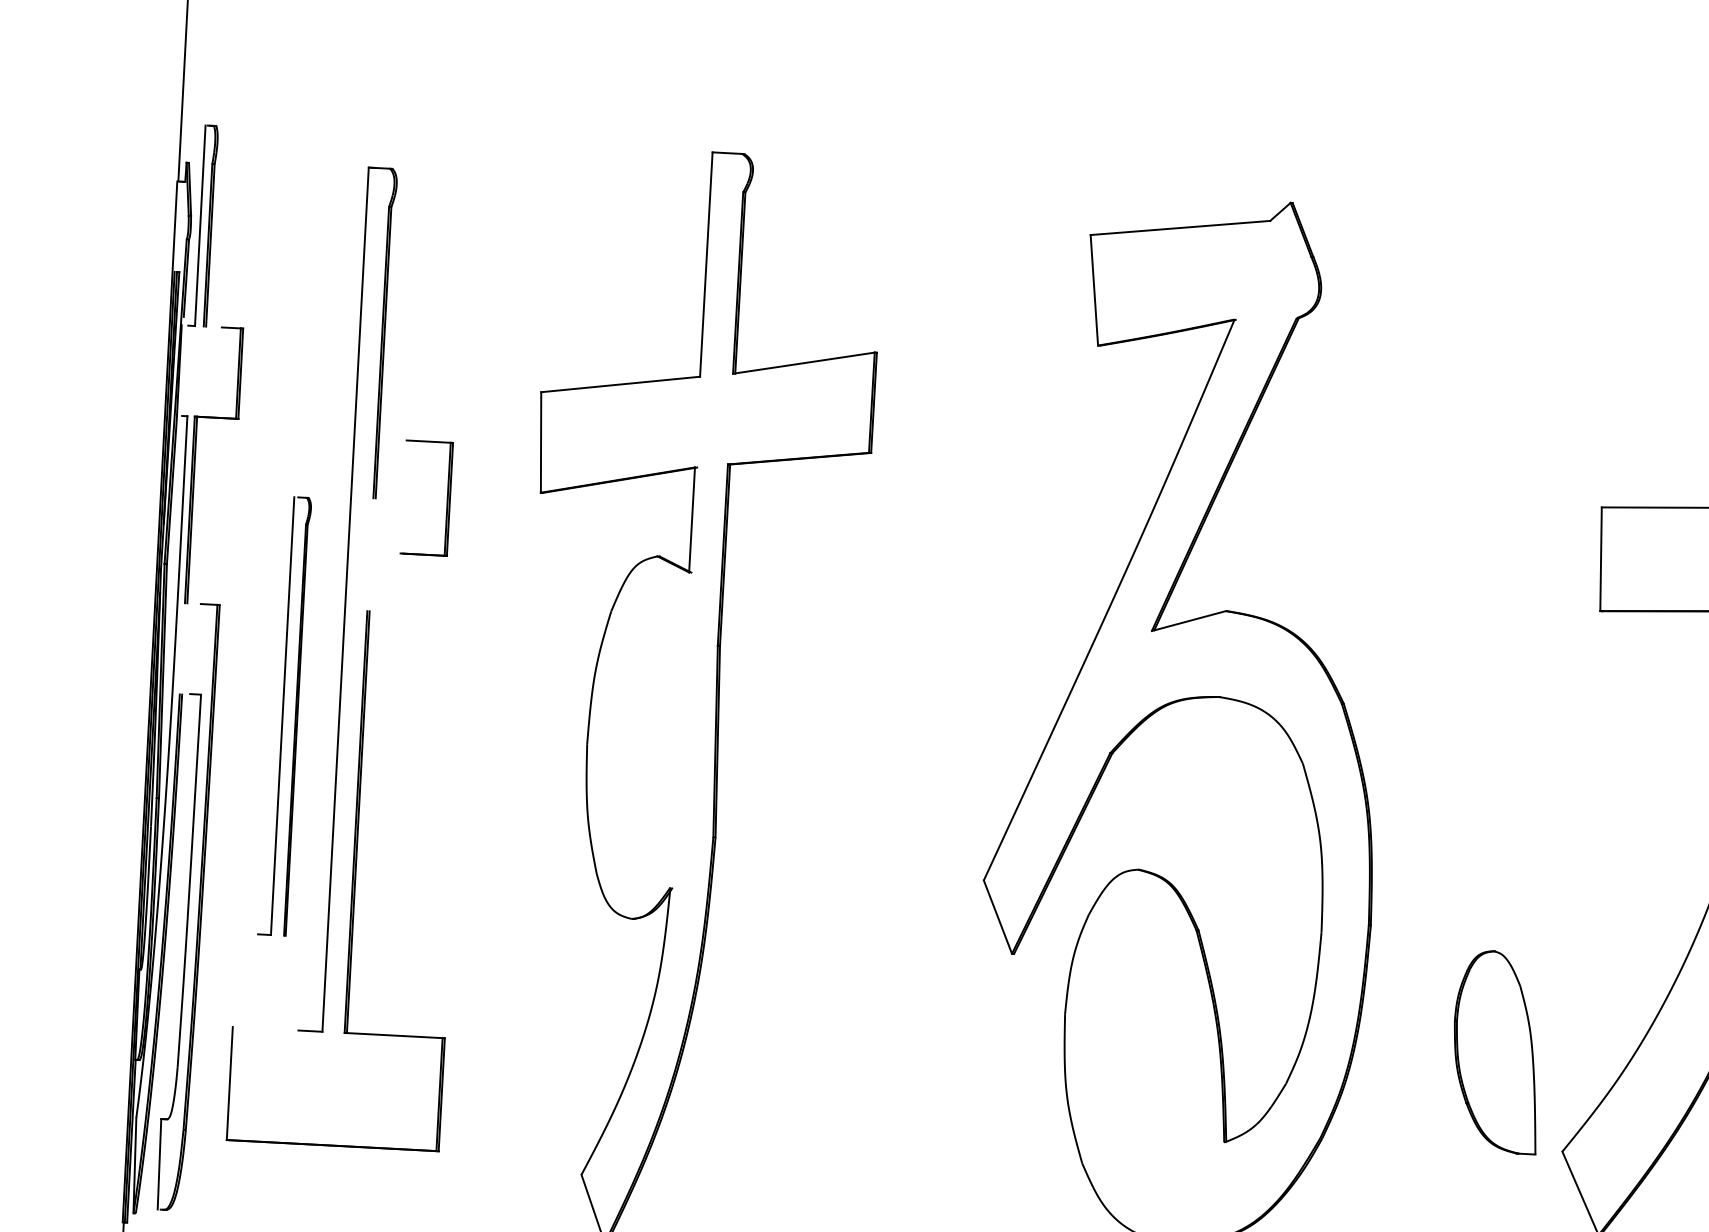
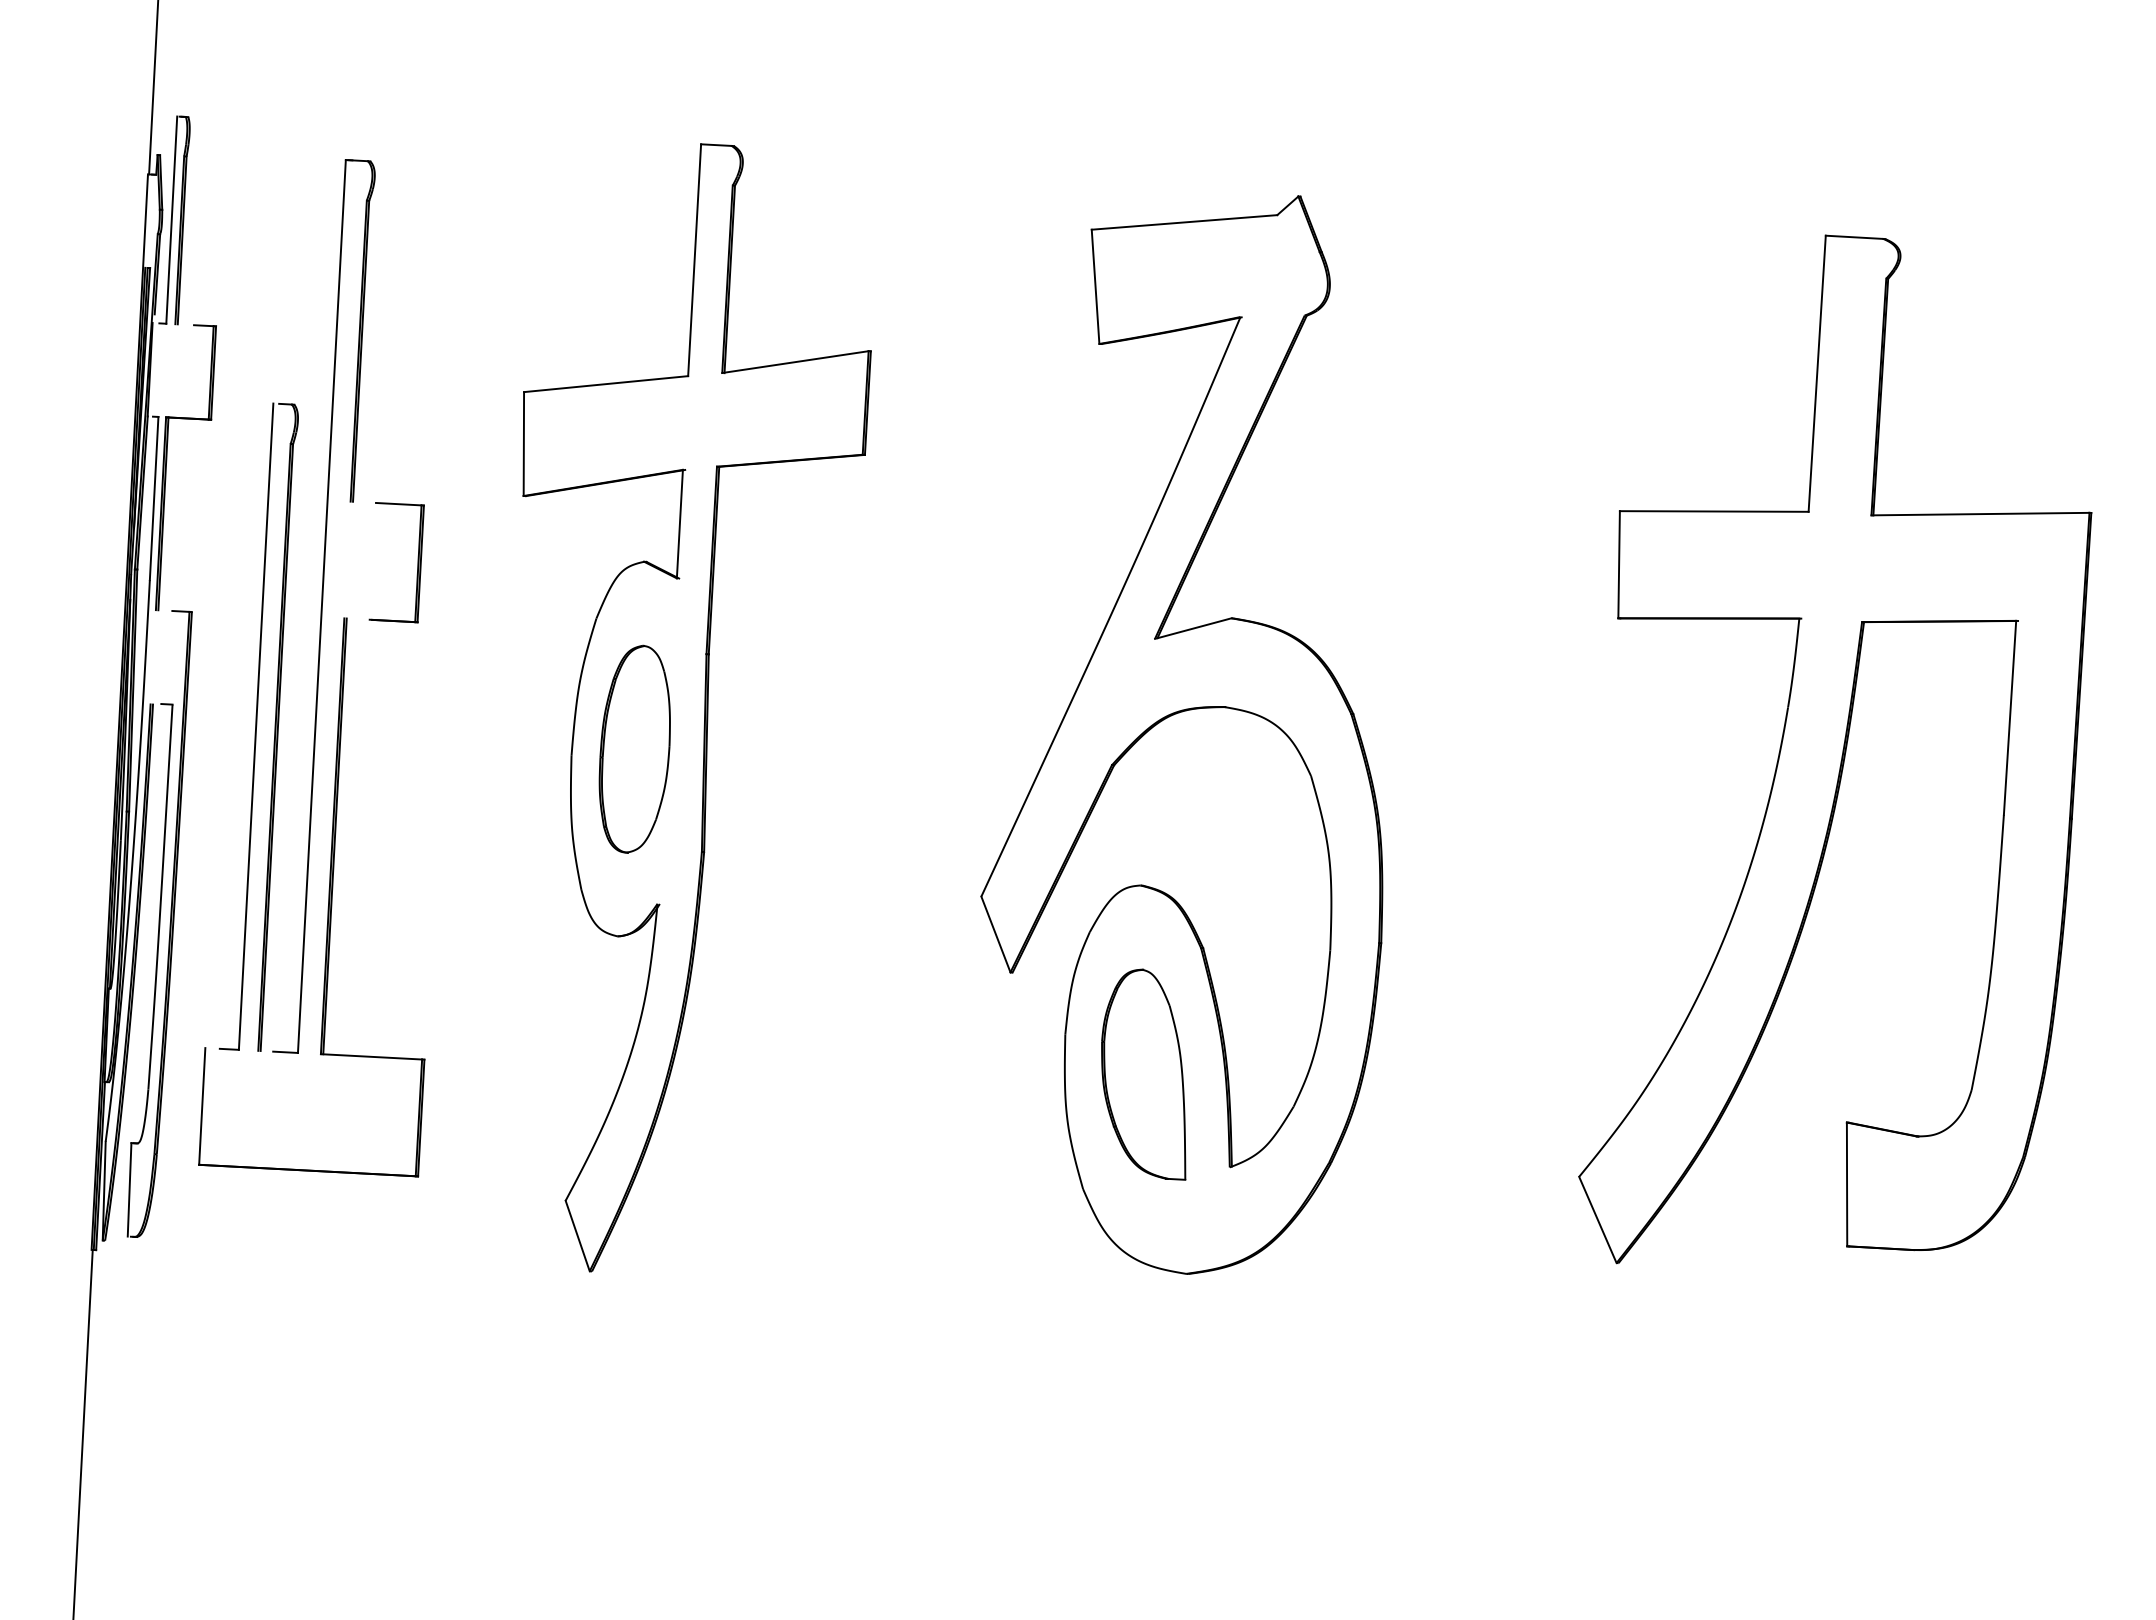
part: (446, 498) -> (417, 562), moved
part: (284, 715) -> (258, 726), size x1.43
part: (648, 737) -> (634, 748), added
part: (1494, 1052) -> (1143, 1074), moved

